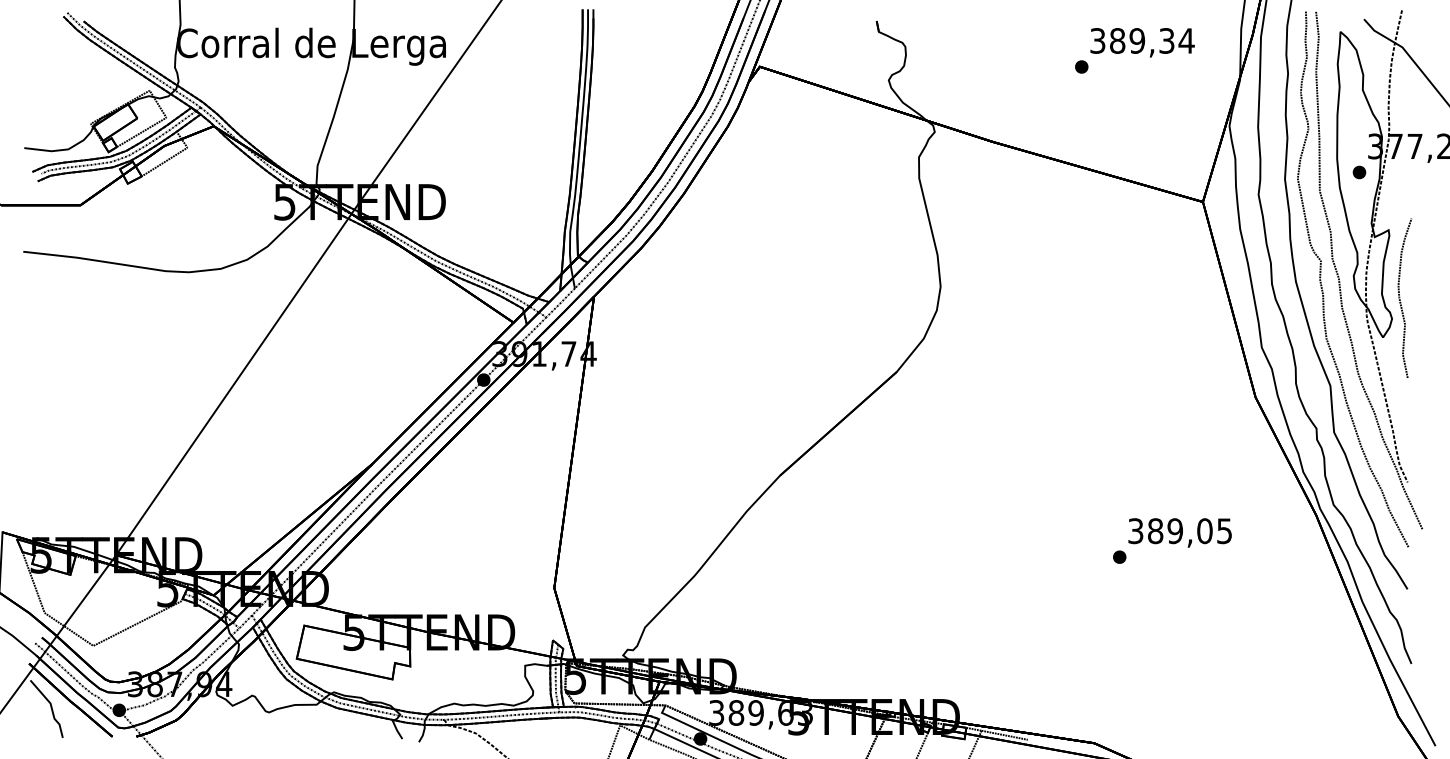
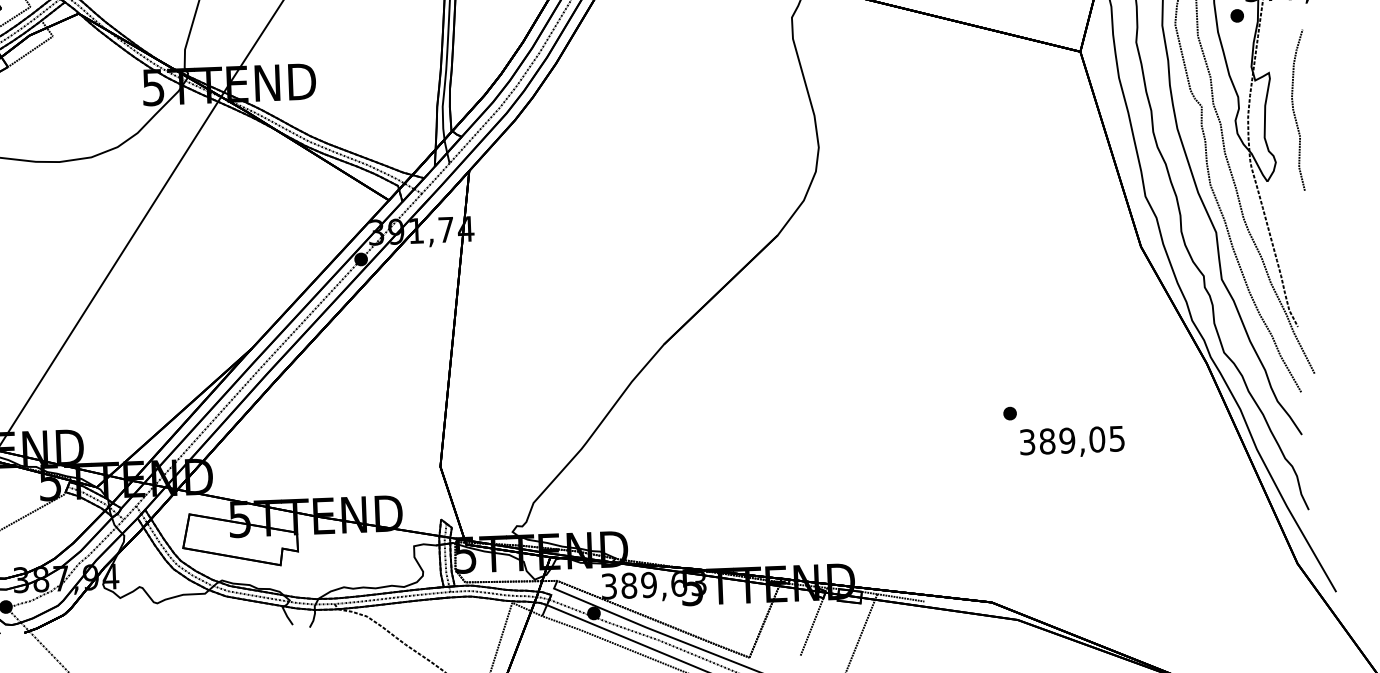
curve: (1400, 297) -> (1294, 109), moved
text: (1179, 532) -> (1071, 441), moved

